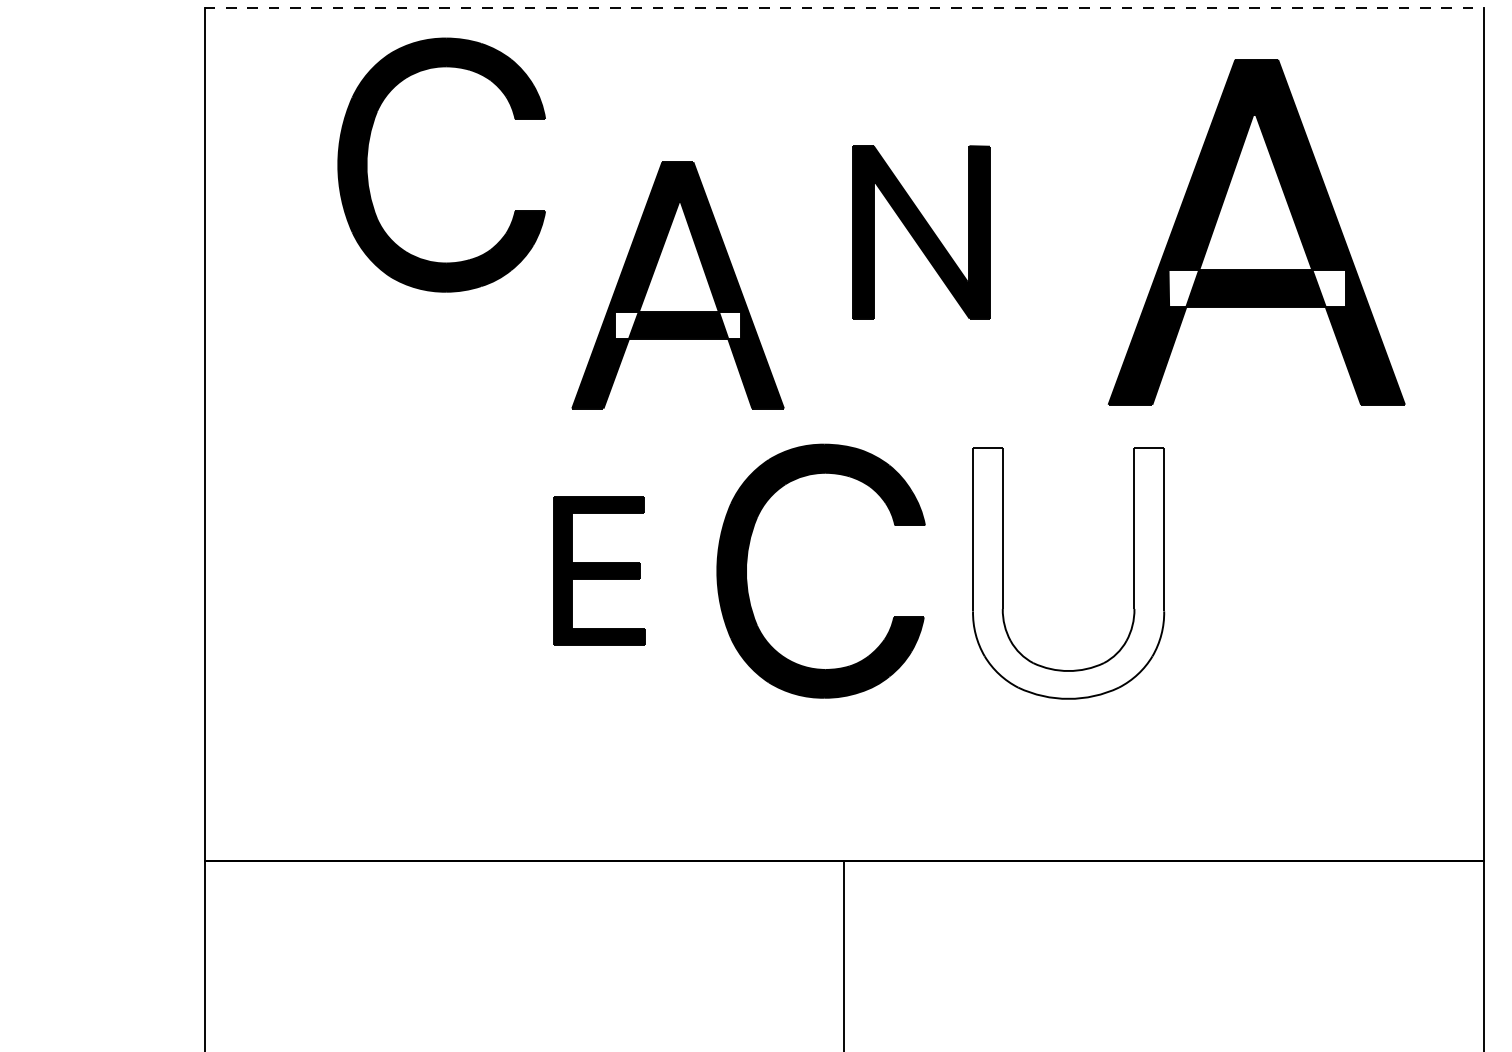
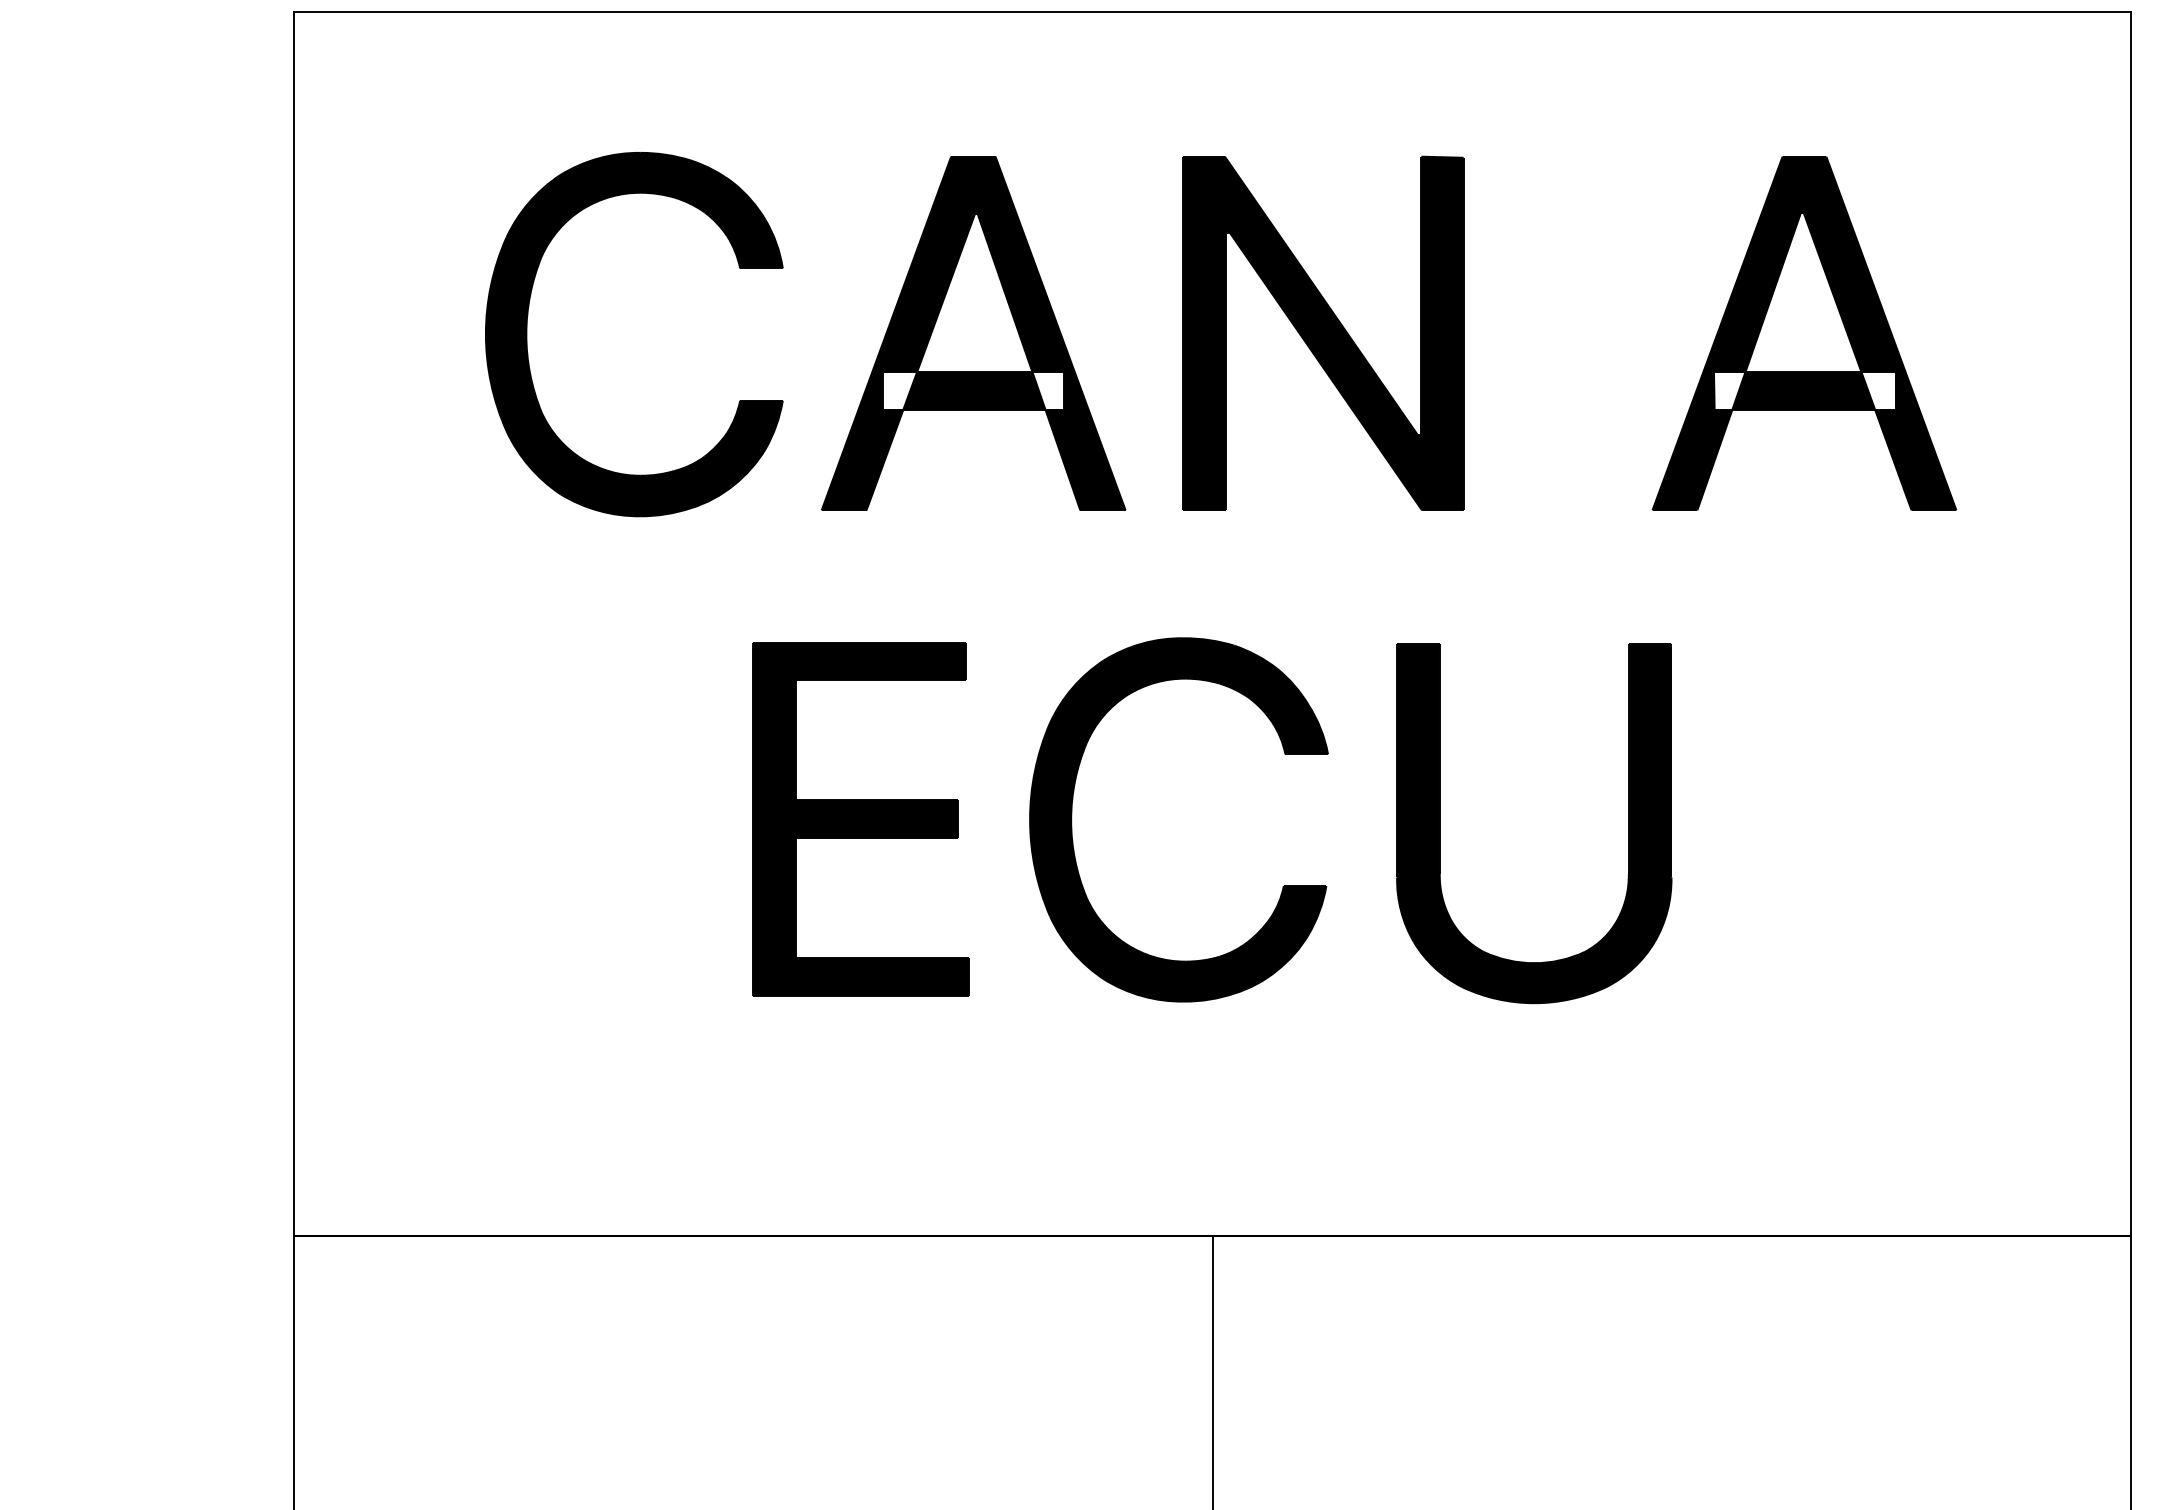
line: (844, 8) -> (1212, 12), dashed -> solid
part: (368, 152) -> (529, 316), moved
part: (921, 232) -> (1323, 333), size x1.43
part: (1256, 232) -> (1804, 333), size x0.71
part: (677, 285) -> (972, 333), moved
part: (599, 570) -> (860, 818), size x1.67
fill: (1068, 573) -> (1534, 823), added

